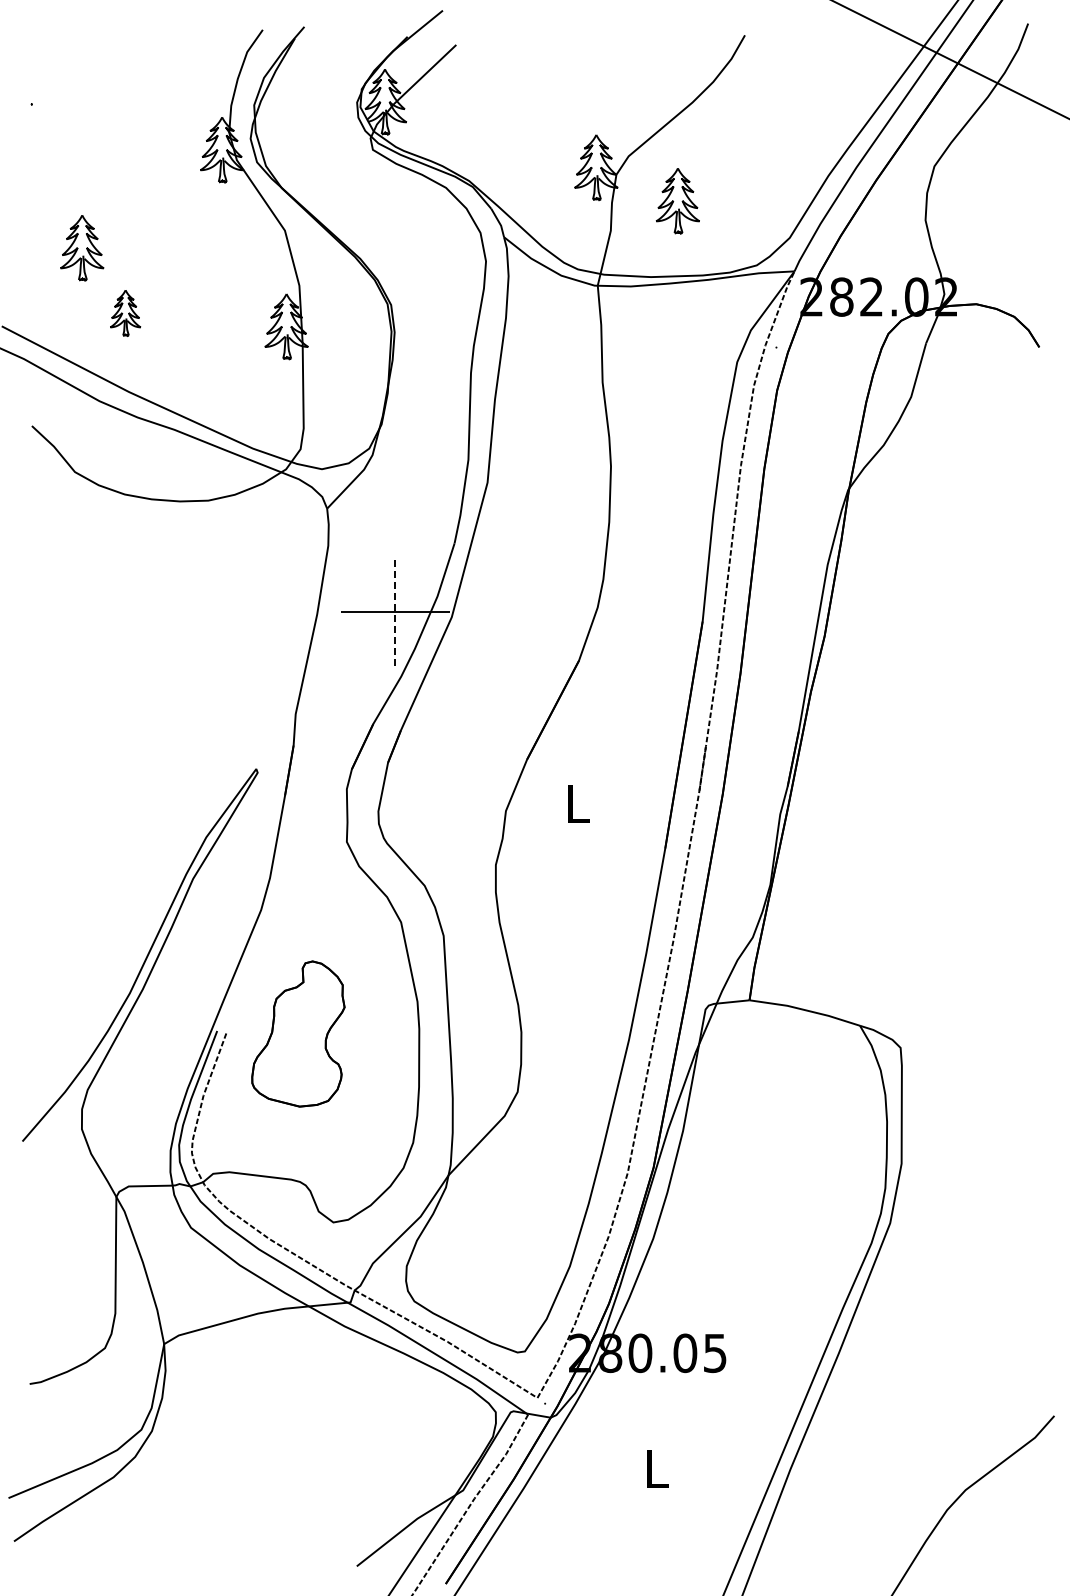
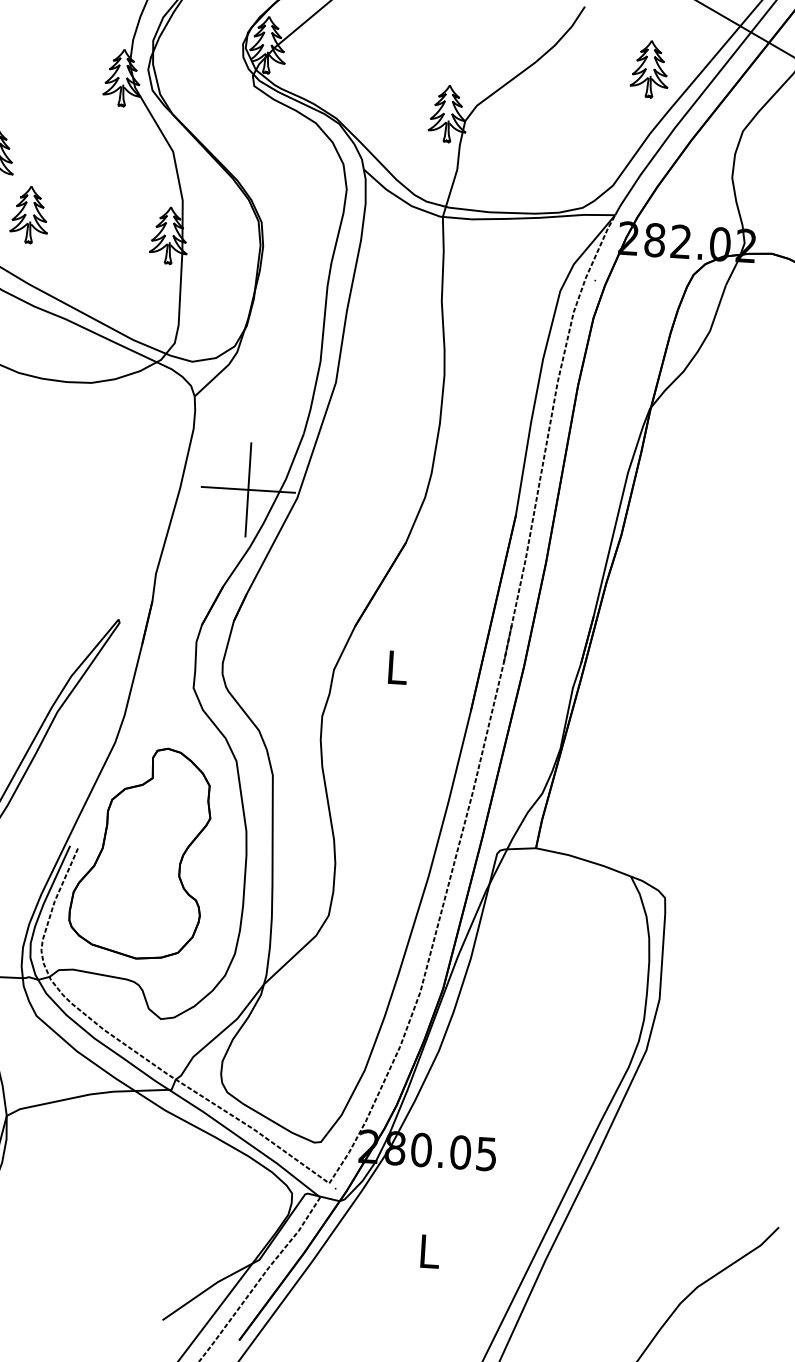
part: (677, 201) -> (649, 69), moved
part: (125, 313) -> (29, 215), size x1.43
line: (395, 611) -> (248, 489), dashed -> solid
part: (298, 1033) -> (140, 852), size x1.67

